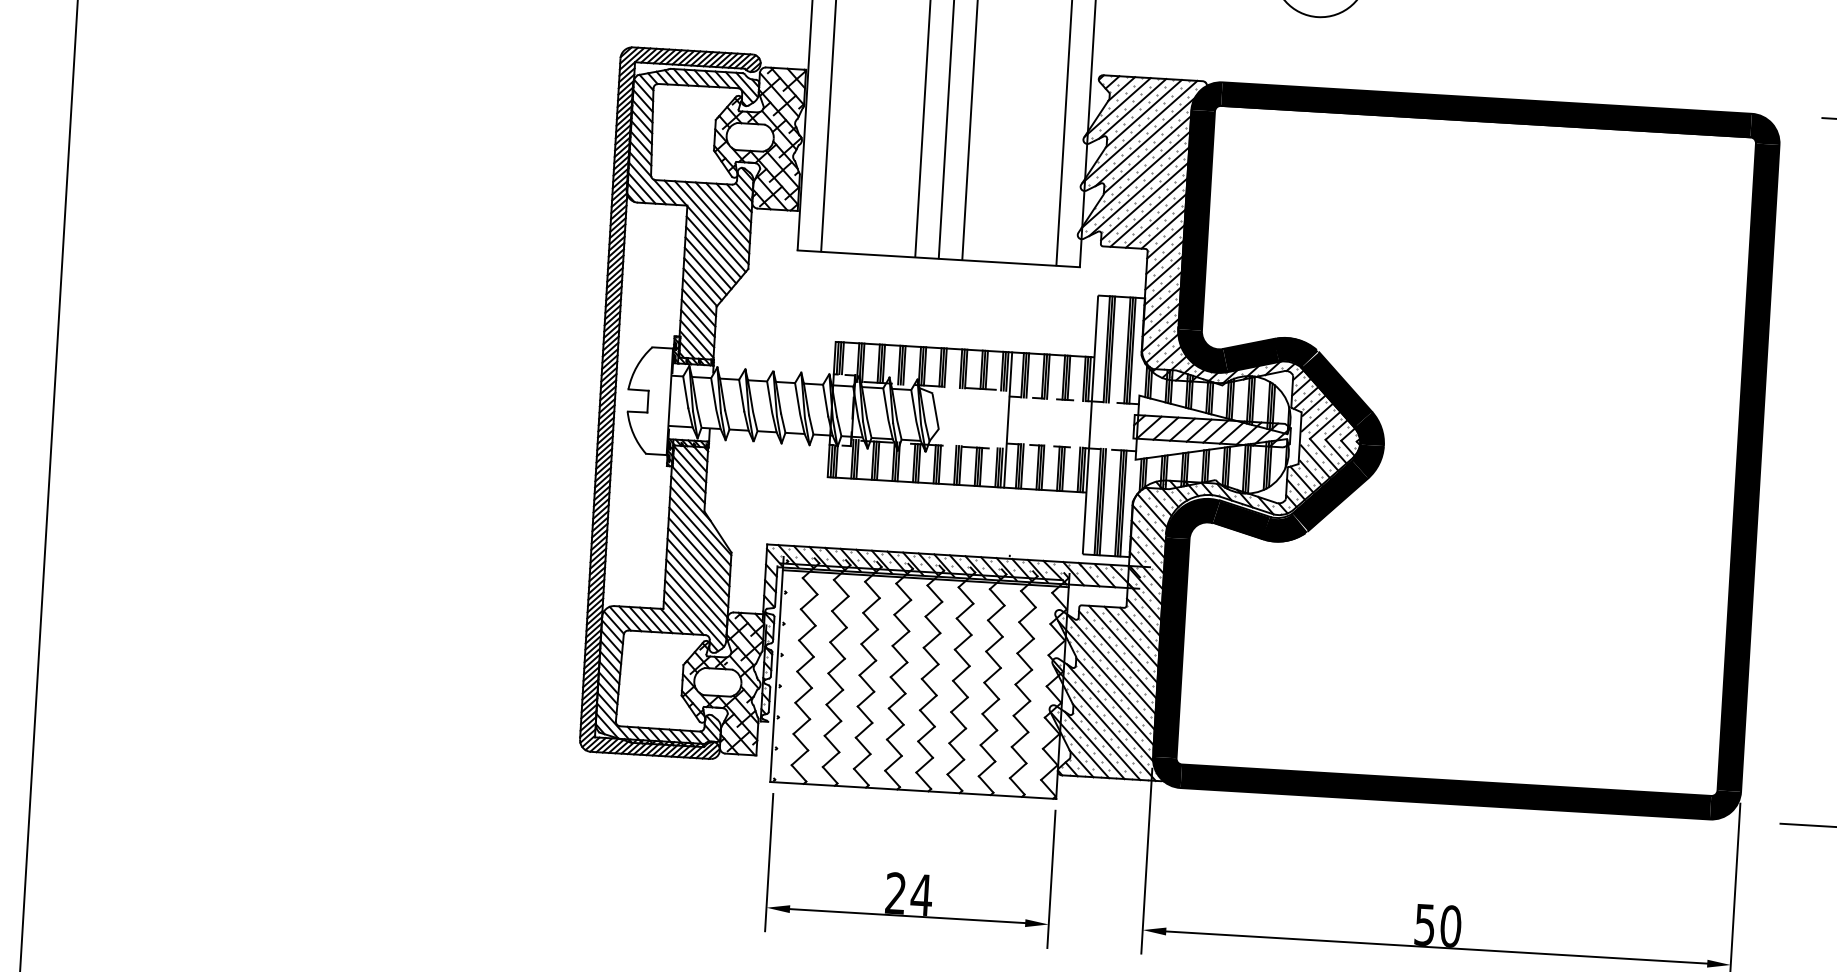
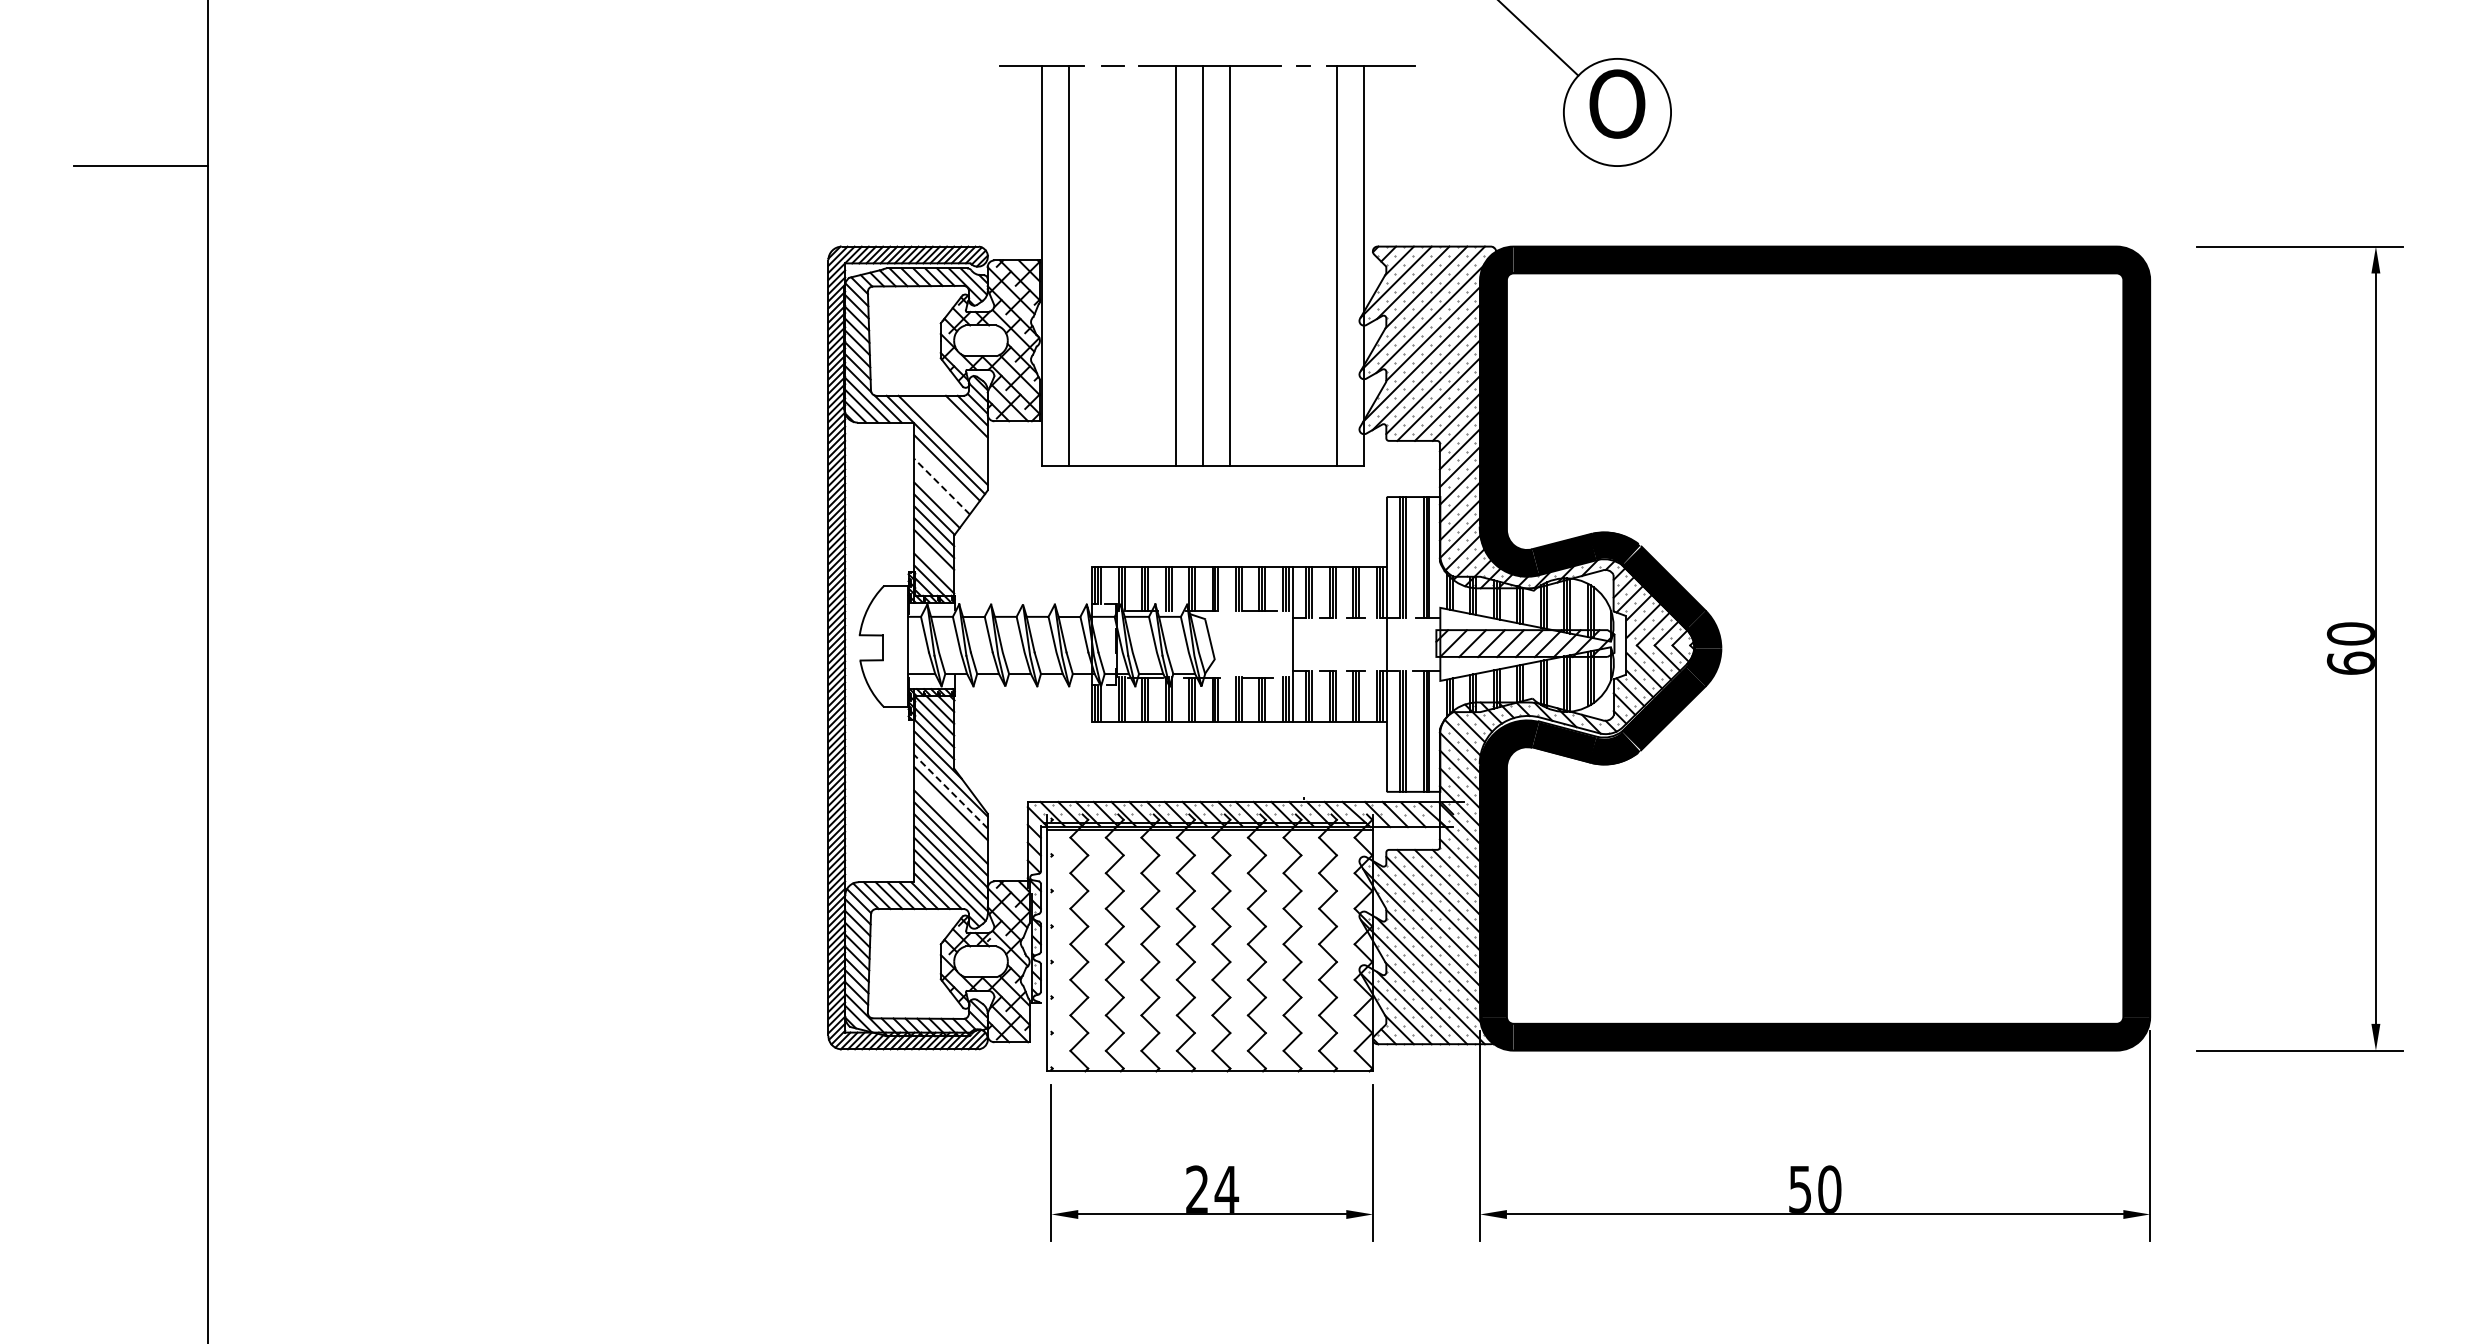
line: (727, 207) -> (960, 422), removed
line: (722, 212) -> (954, 428), removed
line: (716, 217) -> (948, 434), removed
line: (711, 254) -> (944, 476), removed
line: (707, 263) -> (941, 486), solid -> dashed
line: (705, 270) -> (939, 495), removed
line: (697, 328) -> (934, 561), removed
line: (700, 531) -> (951, 791), solid -> dashed
line: (698, 552) -> (950, 815), removed

